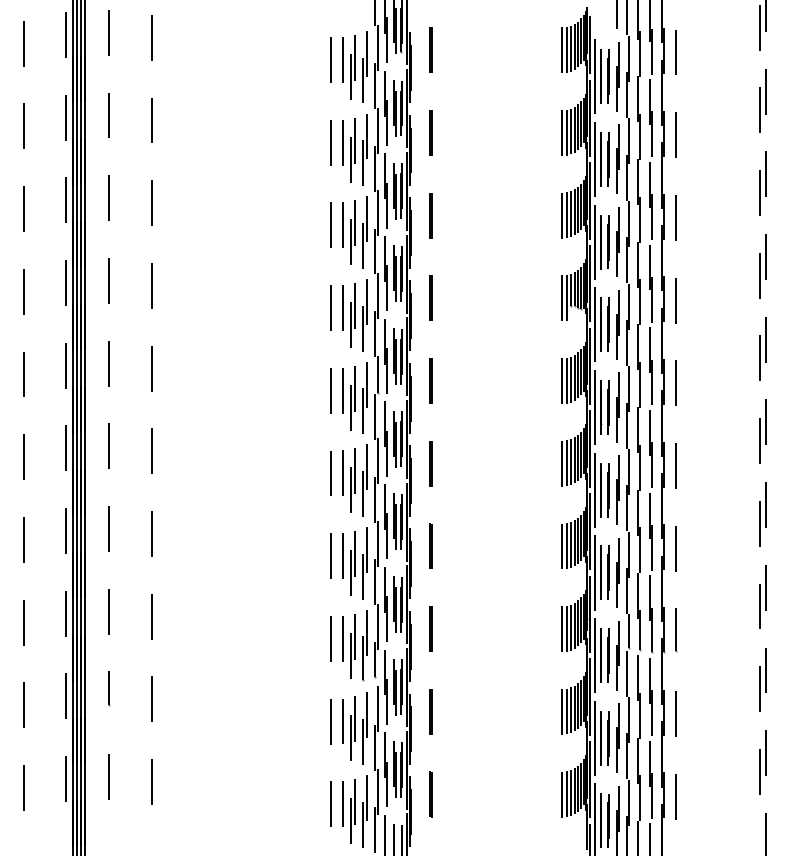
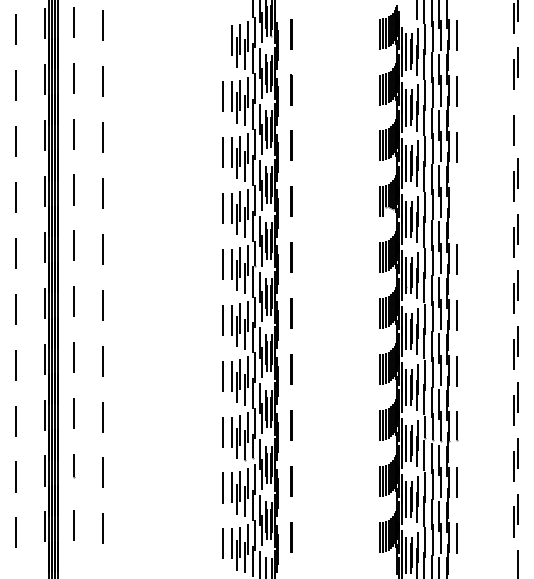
line: (330, 59) -> (223, 40), removed
line: (766, 173) -> (518, 117), removed
line: (675, 299) -> (456, 202), removed

